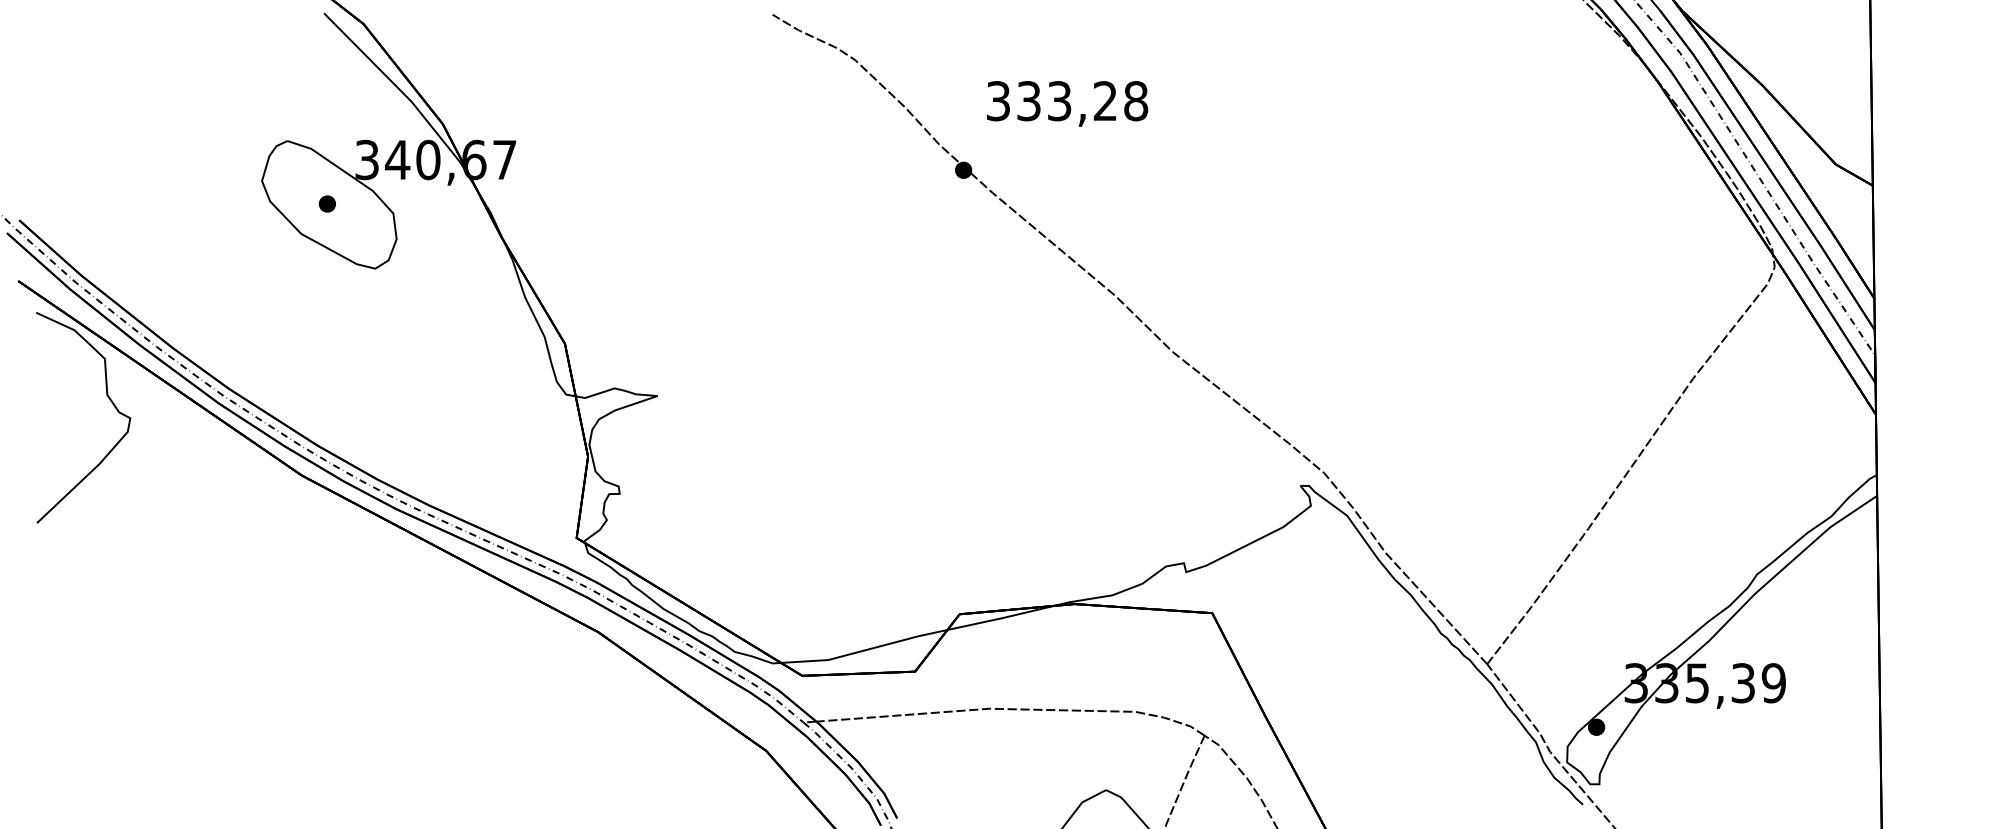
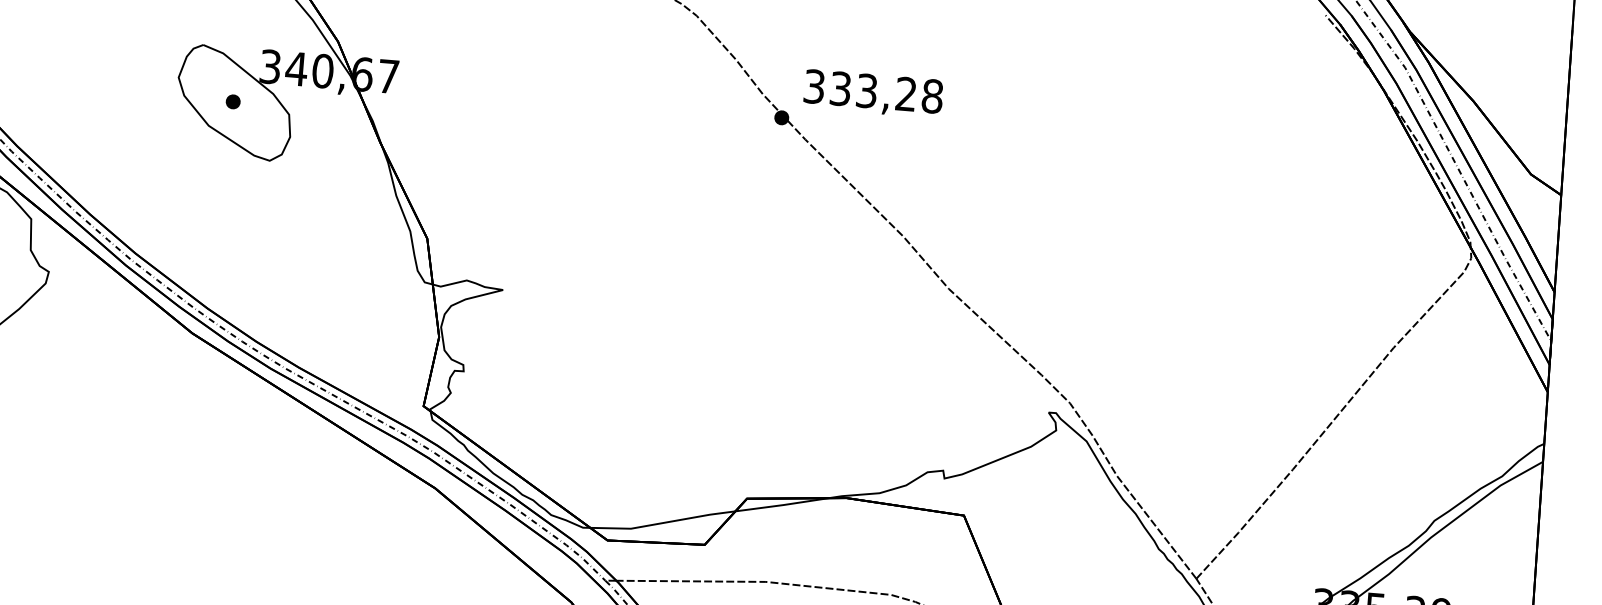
text: (1067, 103) -> (873, 93), moved

